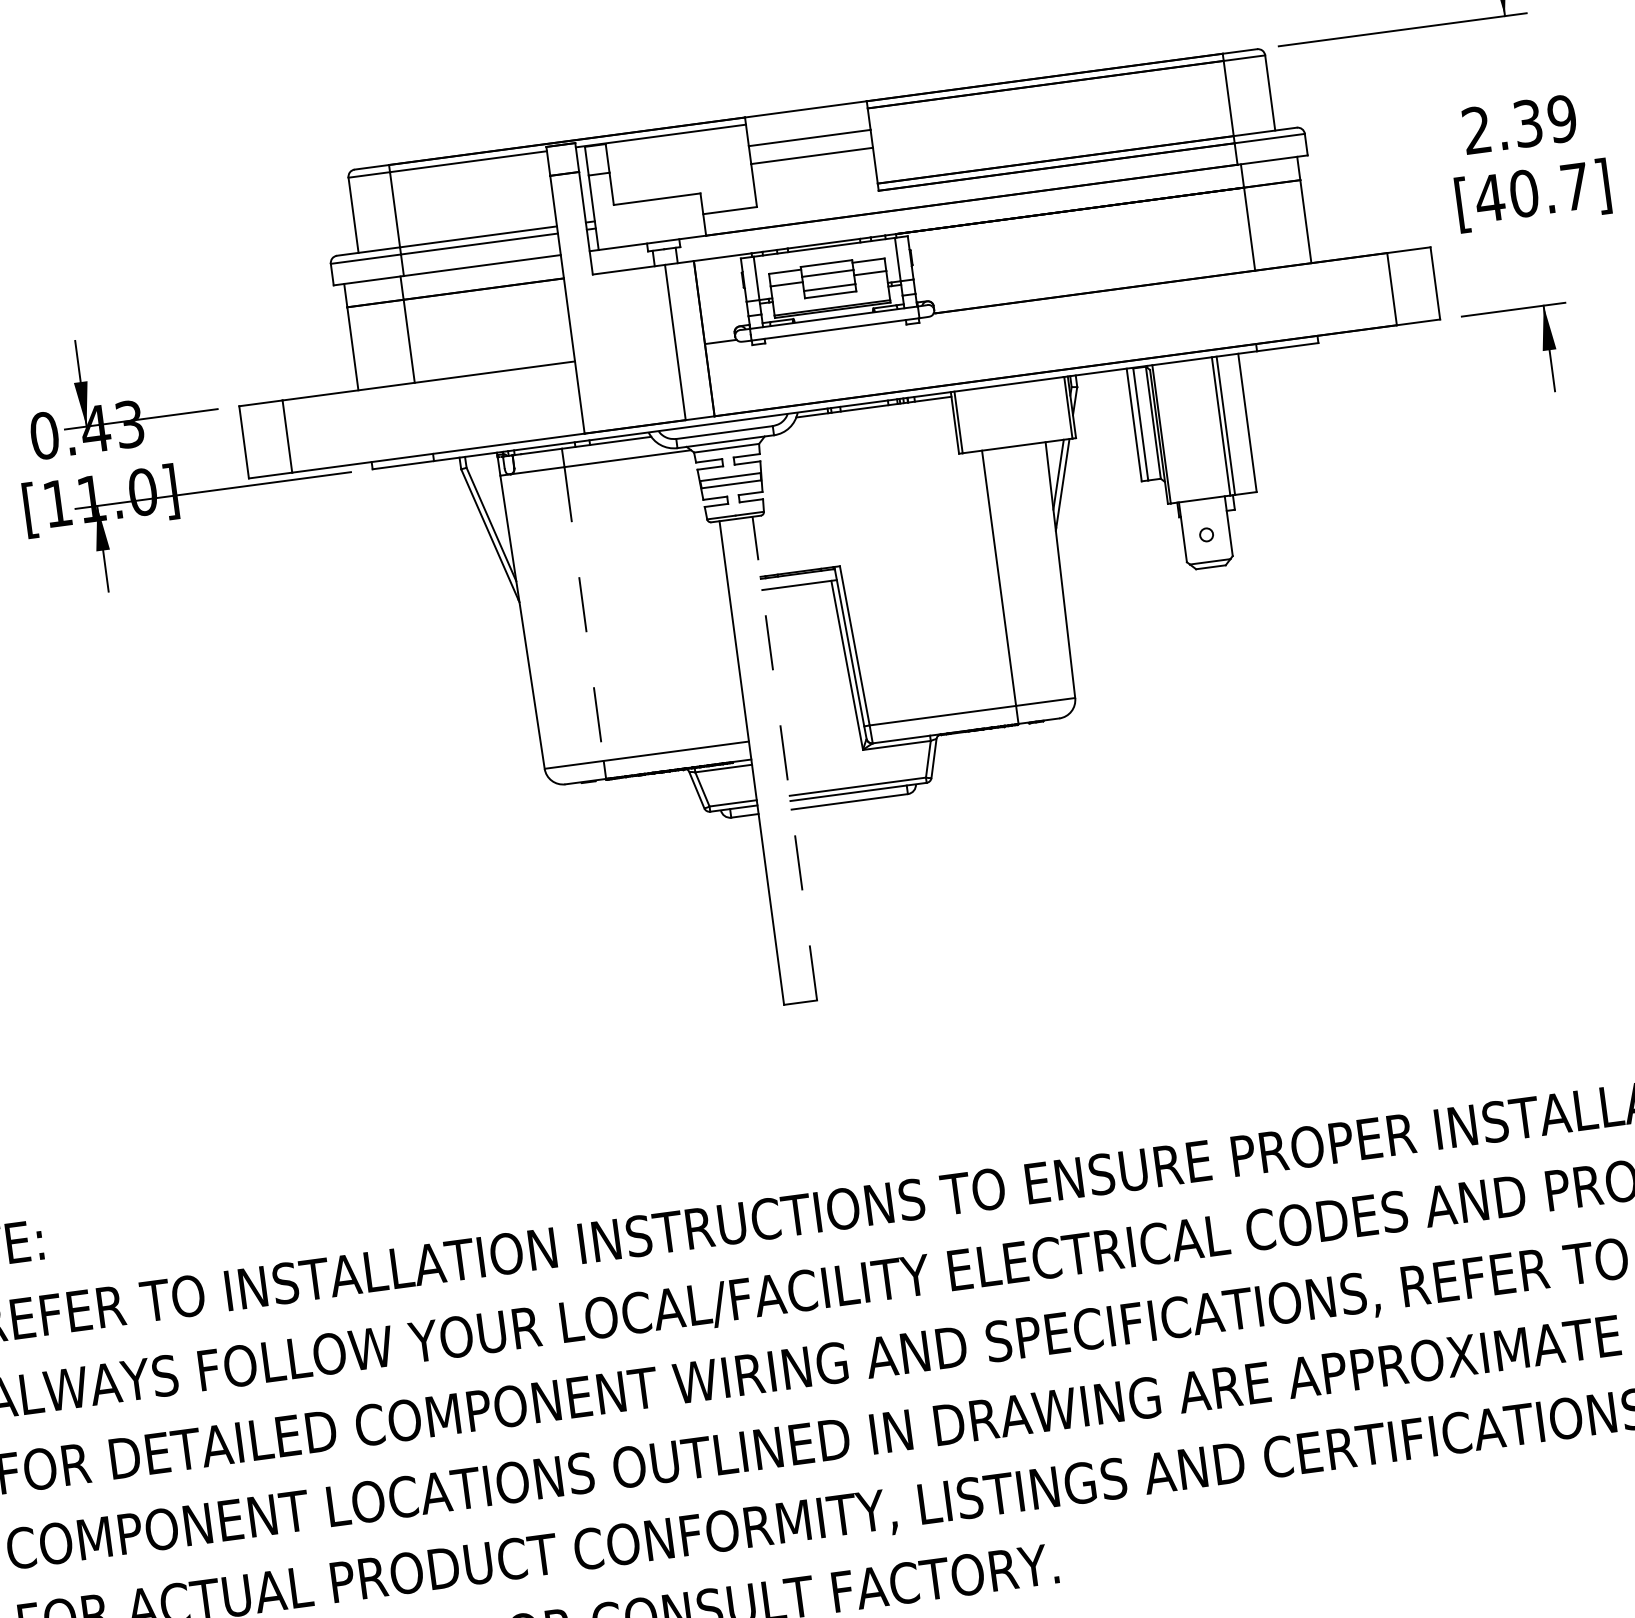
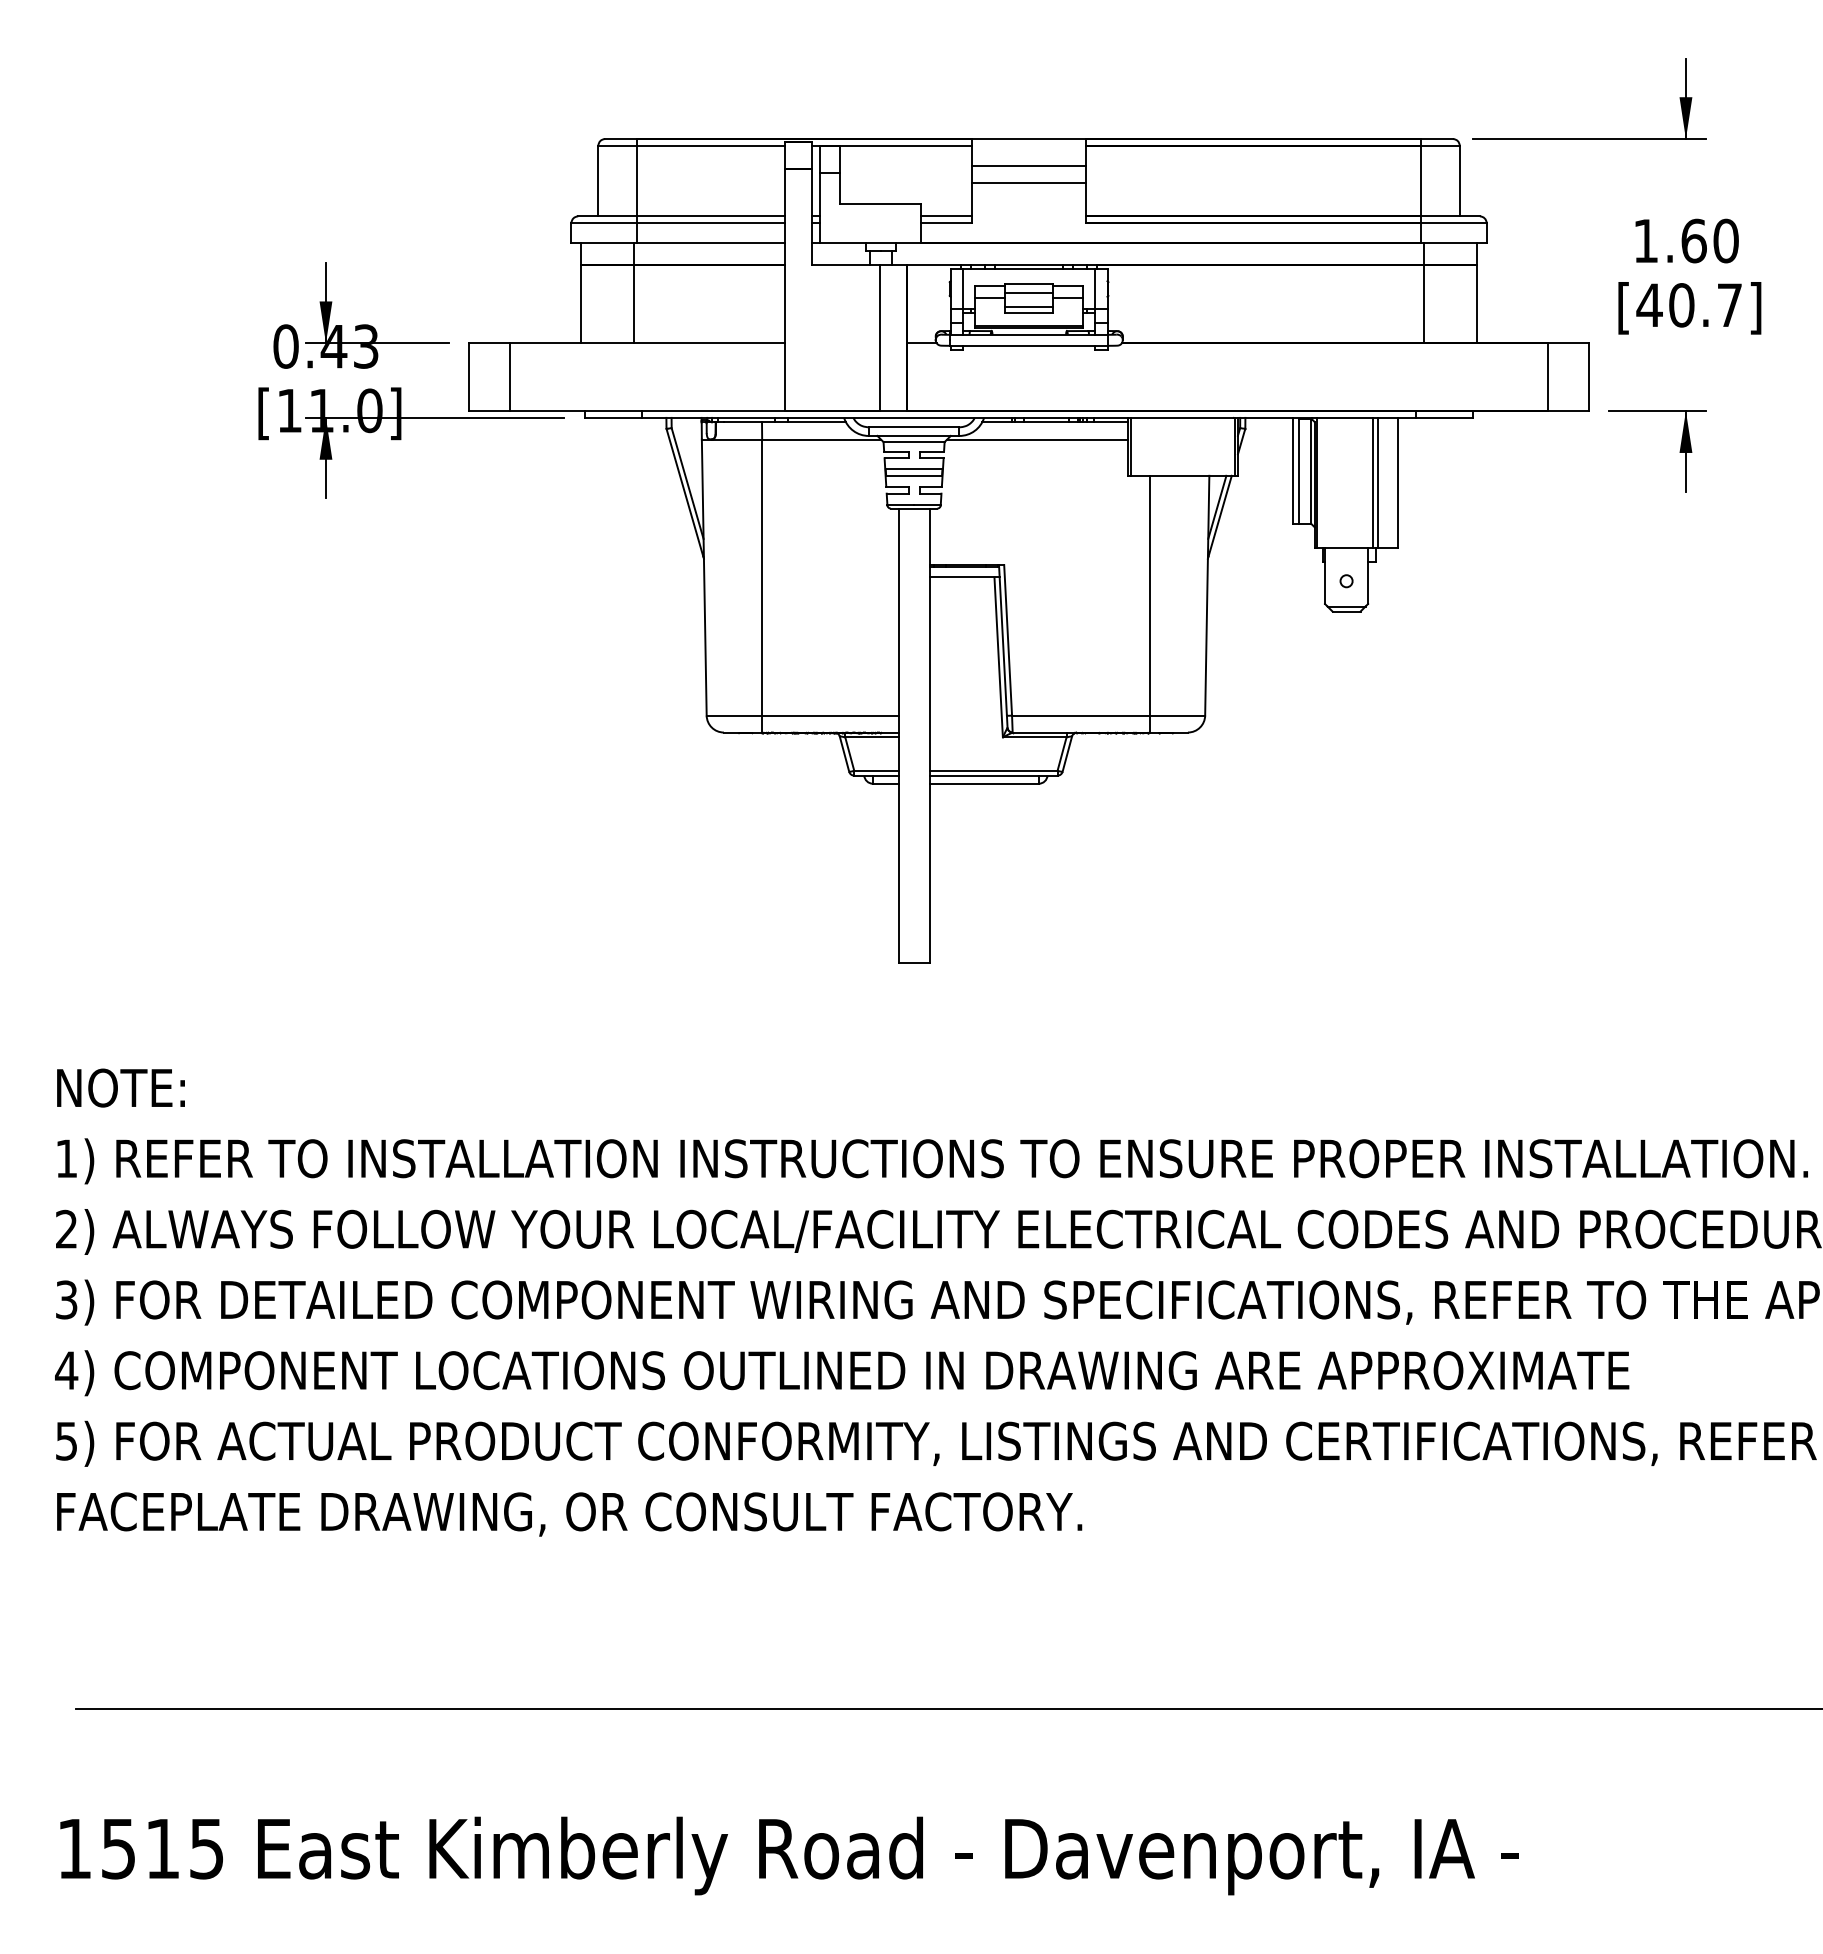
text: (1518, 124) -> (1685, 240), 2.39 -> 1.60
line: (729, 203) -> (946, 216), added
line: (857, 427) -> (1037, 439), added
line: (584, 614) -> (762, 578), dashed -> solid
line: (784, 758) -> (929, 735), dashed -> solid

